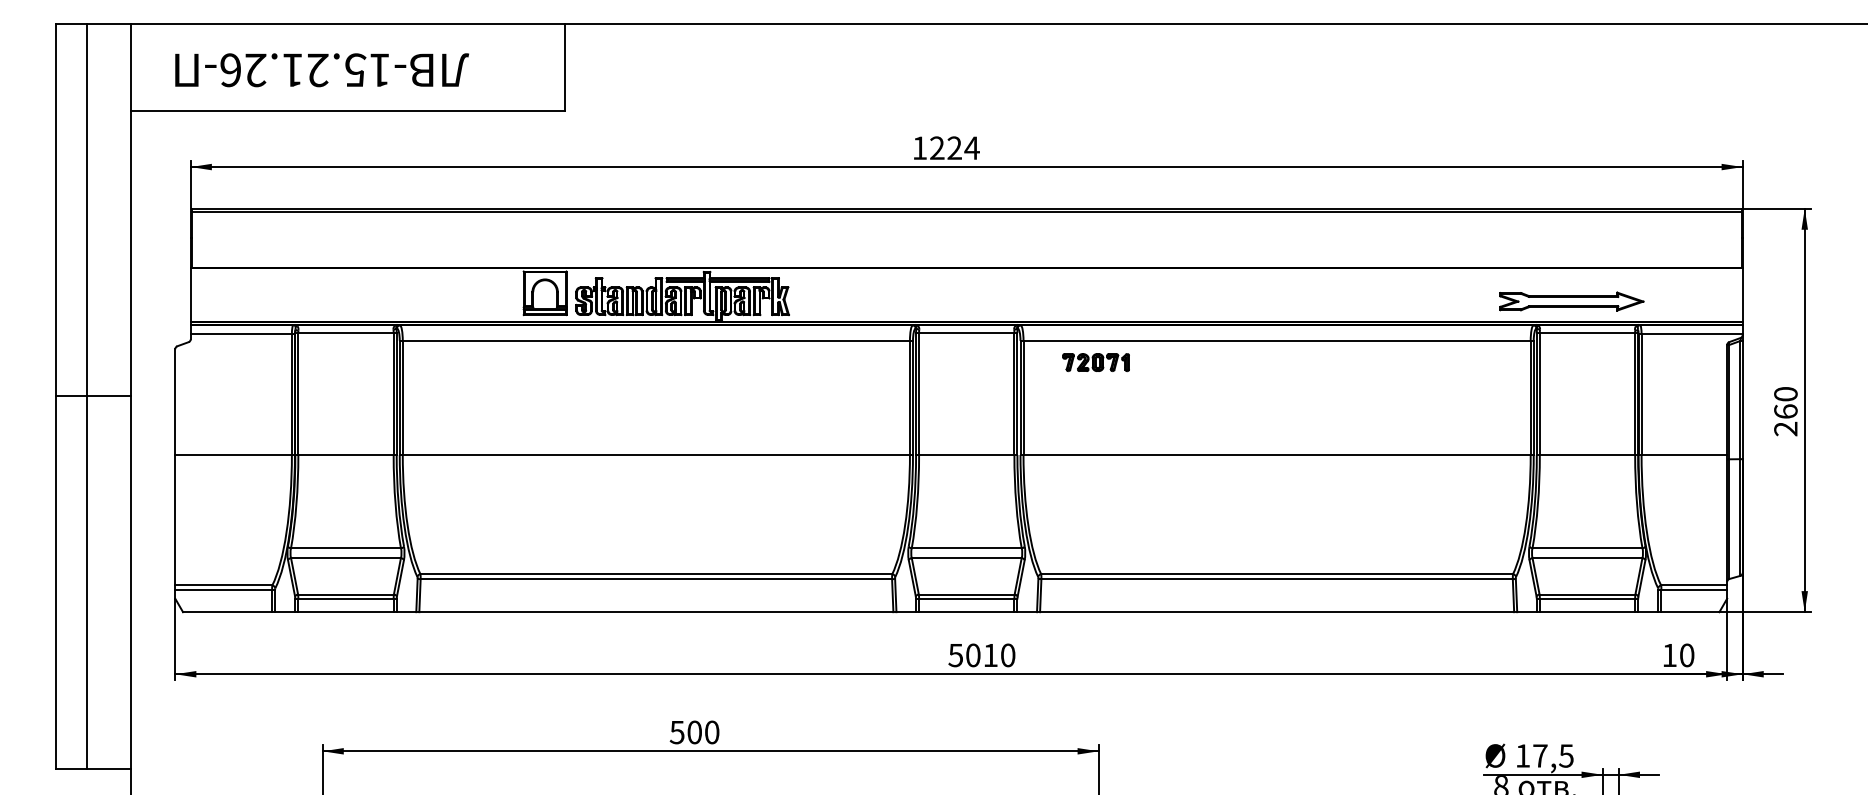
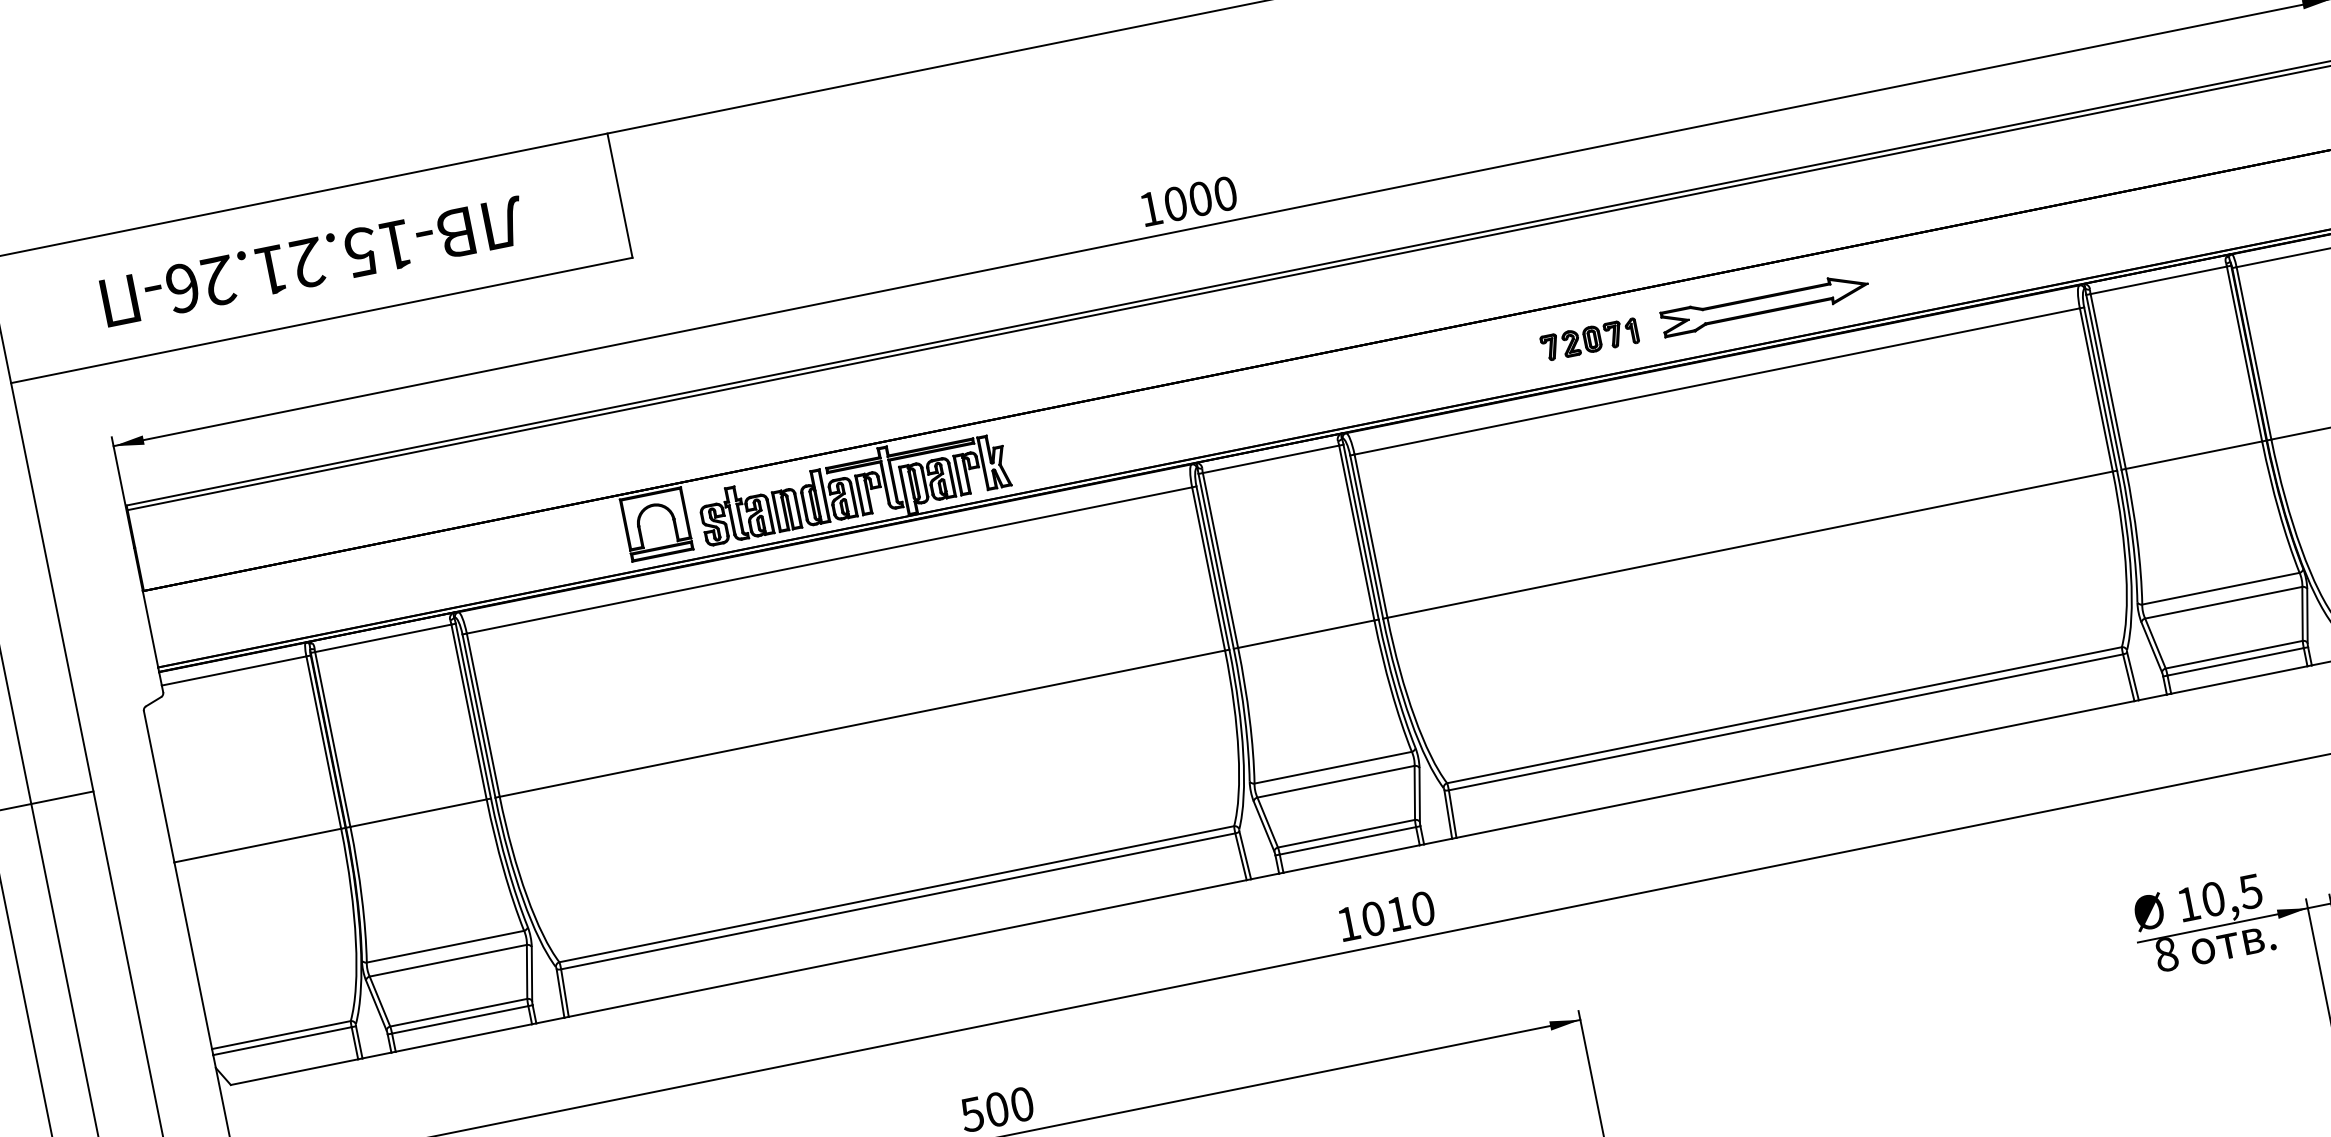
text: (321, 70) -> (312, 262), moved
text: (954, 148) -> (1200, 199), 1224 -> 1000
part: (1571, 301) -> (1764, 304), moved
part: (1095, 362) -> (1588, 339), moved
text: (955, 655) -> (1348, 924), 5010 -> 1010
text: (1540, 755) -> (2213, 898), 17,5 -> 10,5

